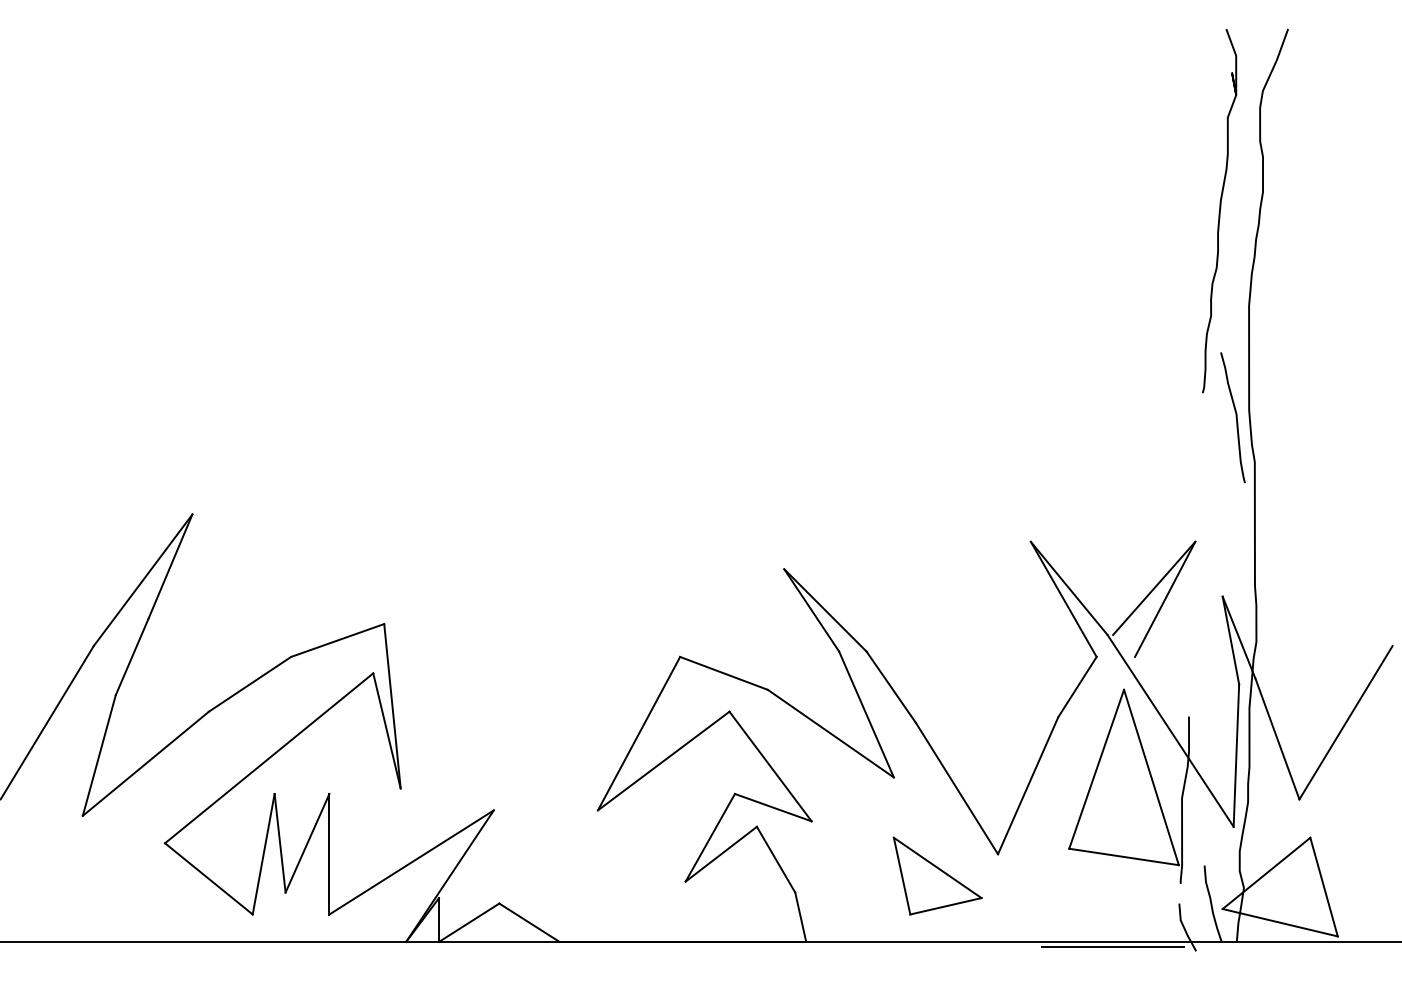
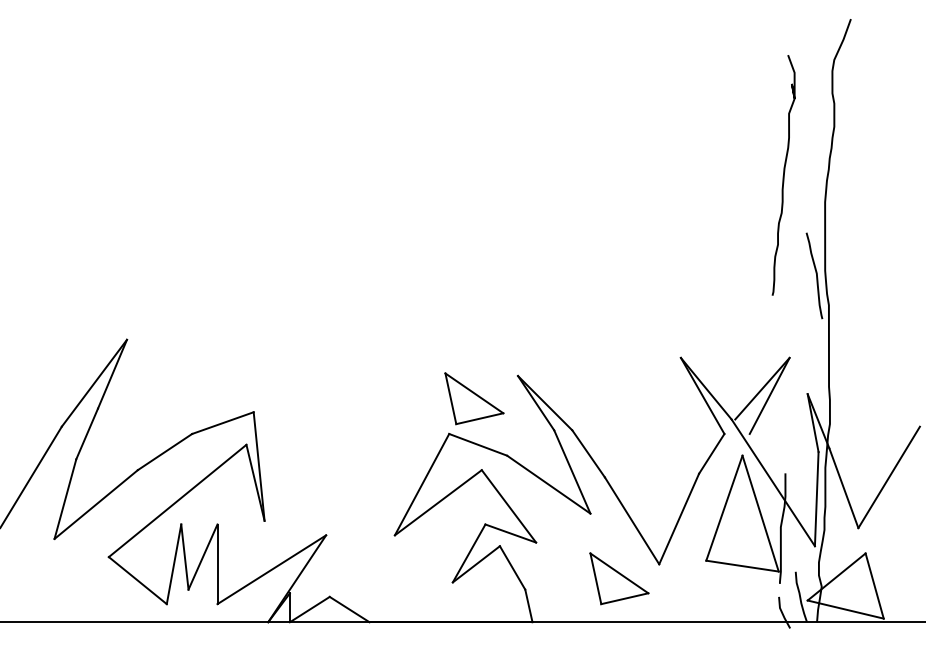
curve: (1219, 211) -> (783, 175), moved
part: (718, 603) -> (474, 398), added
line: (1113, 946) -> (735, 625), removed

